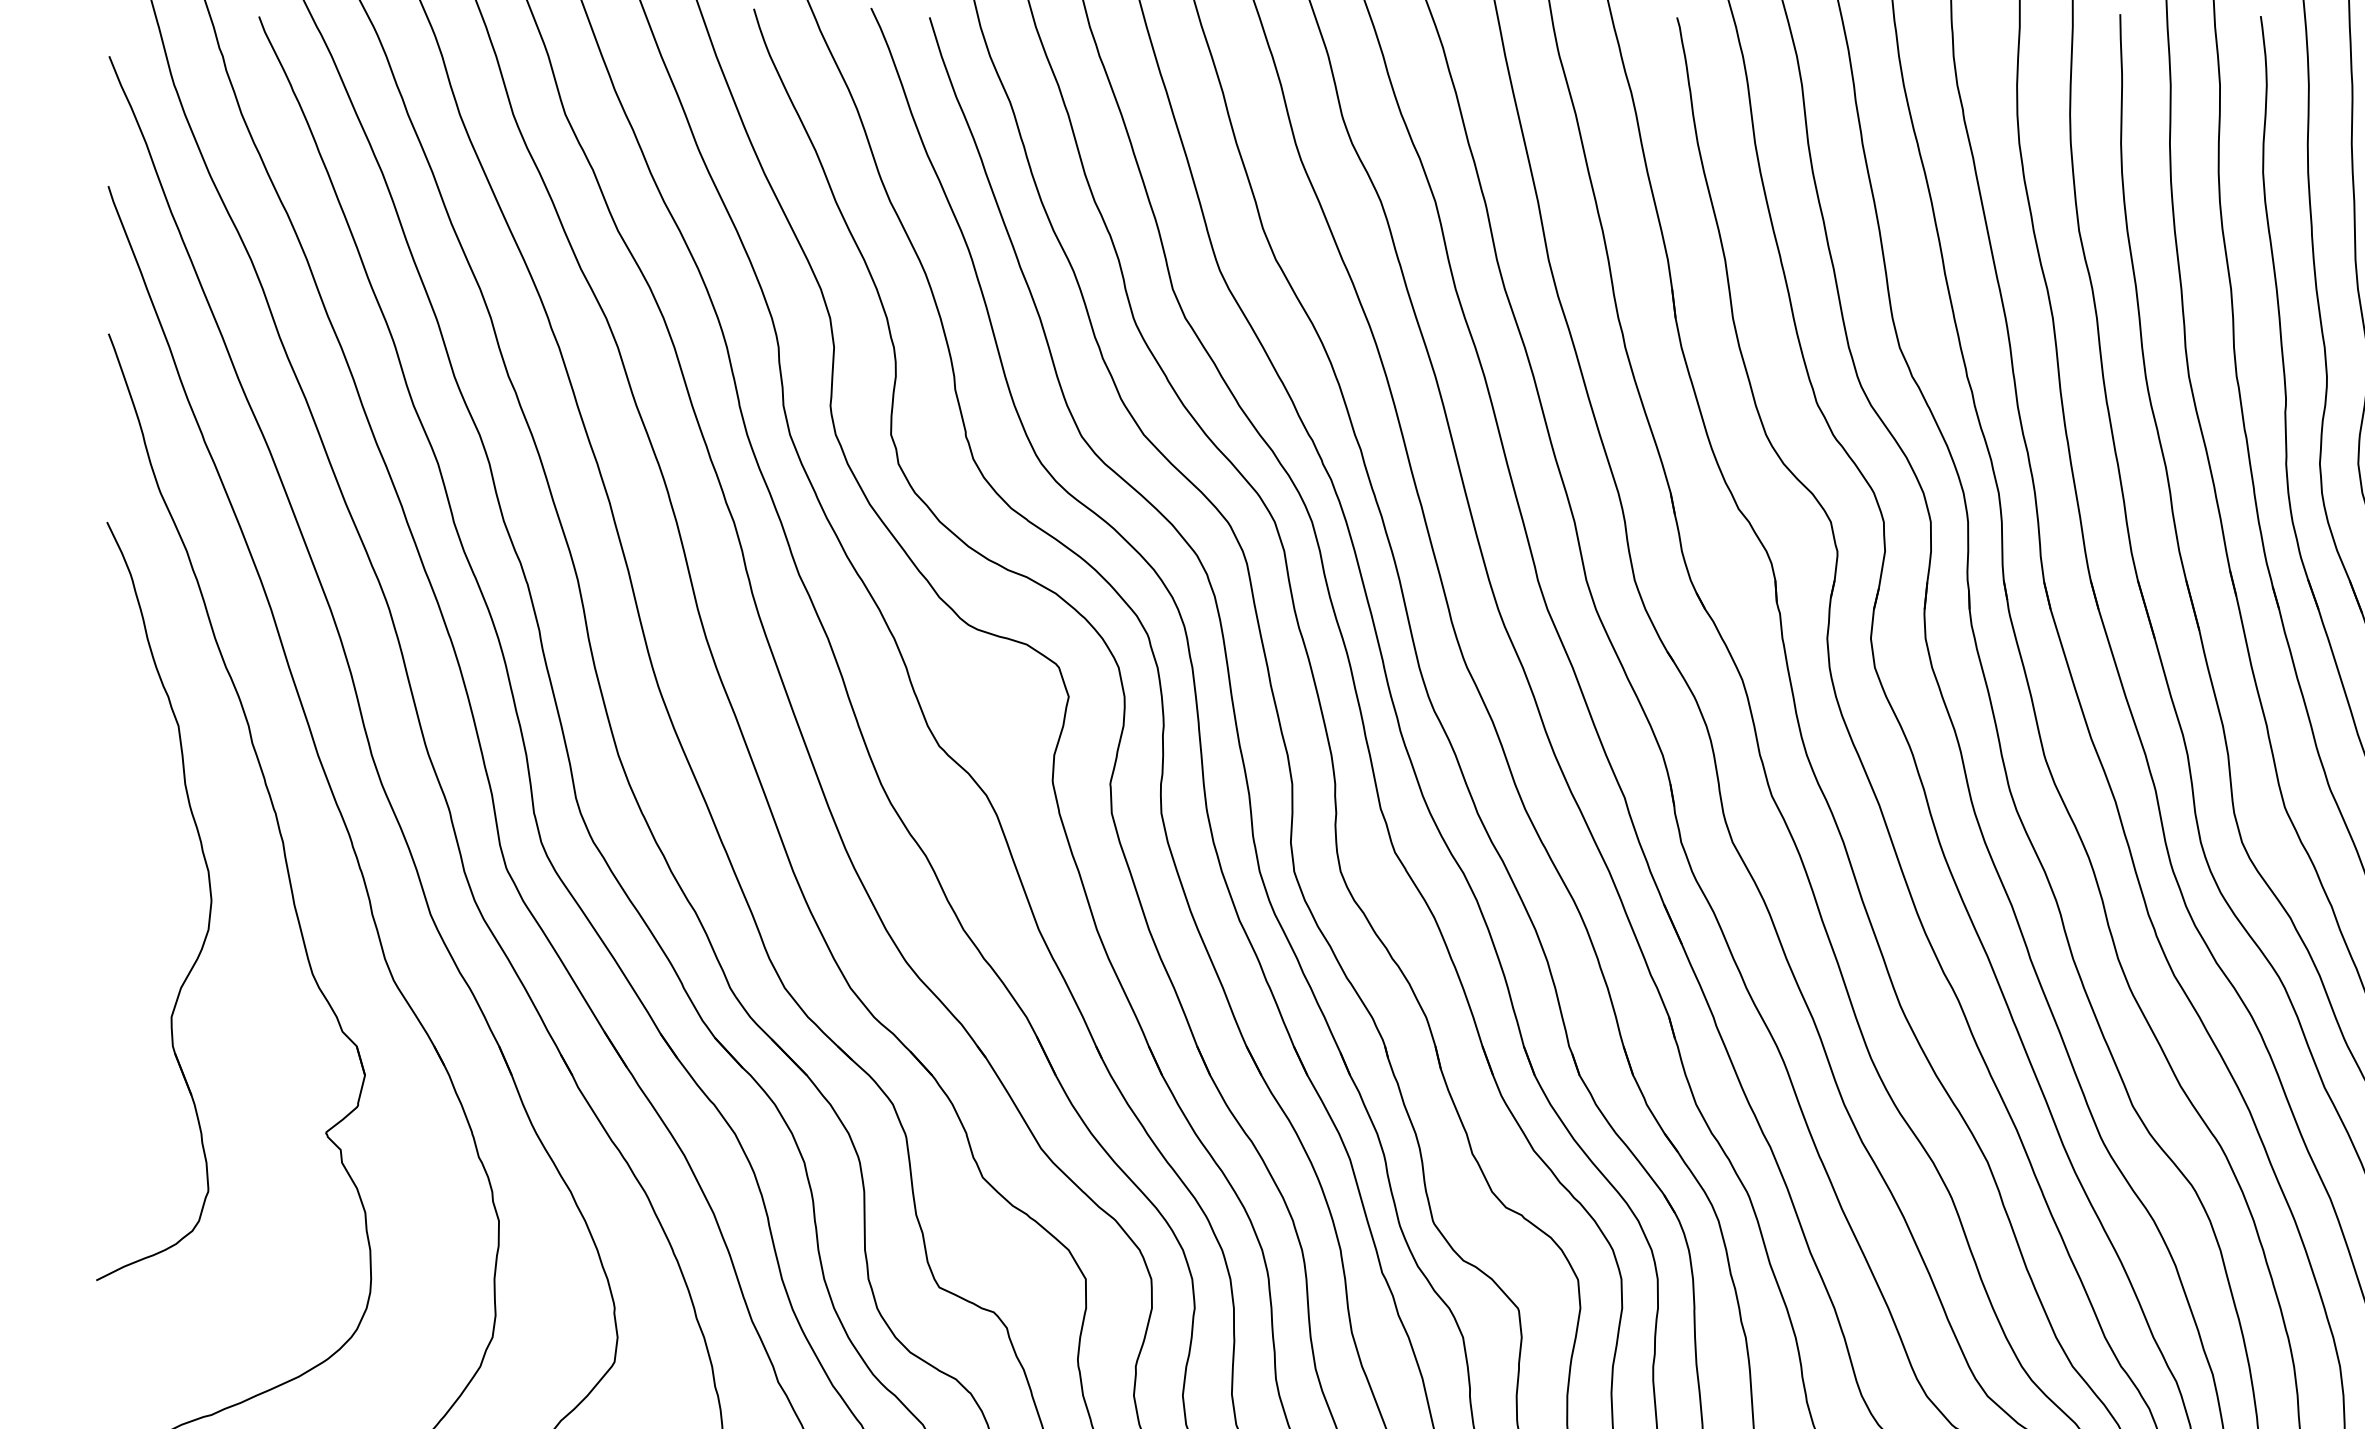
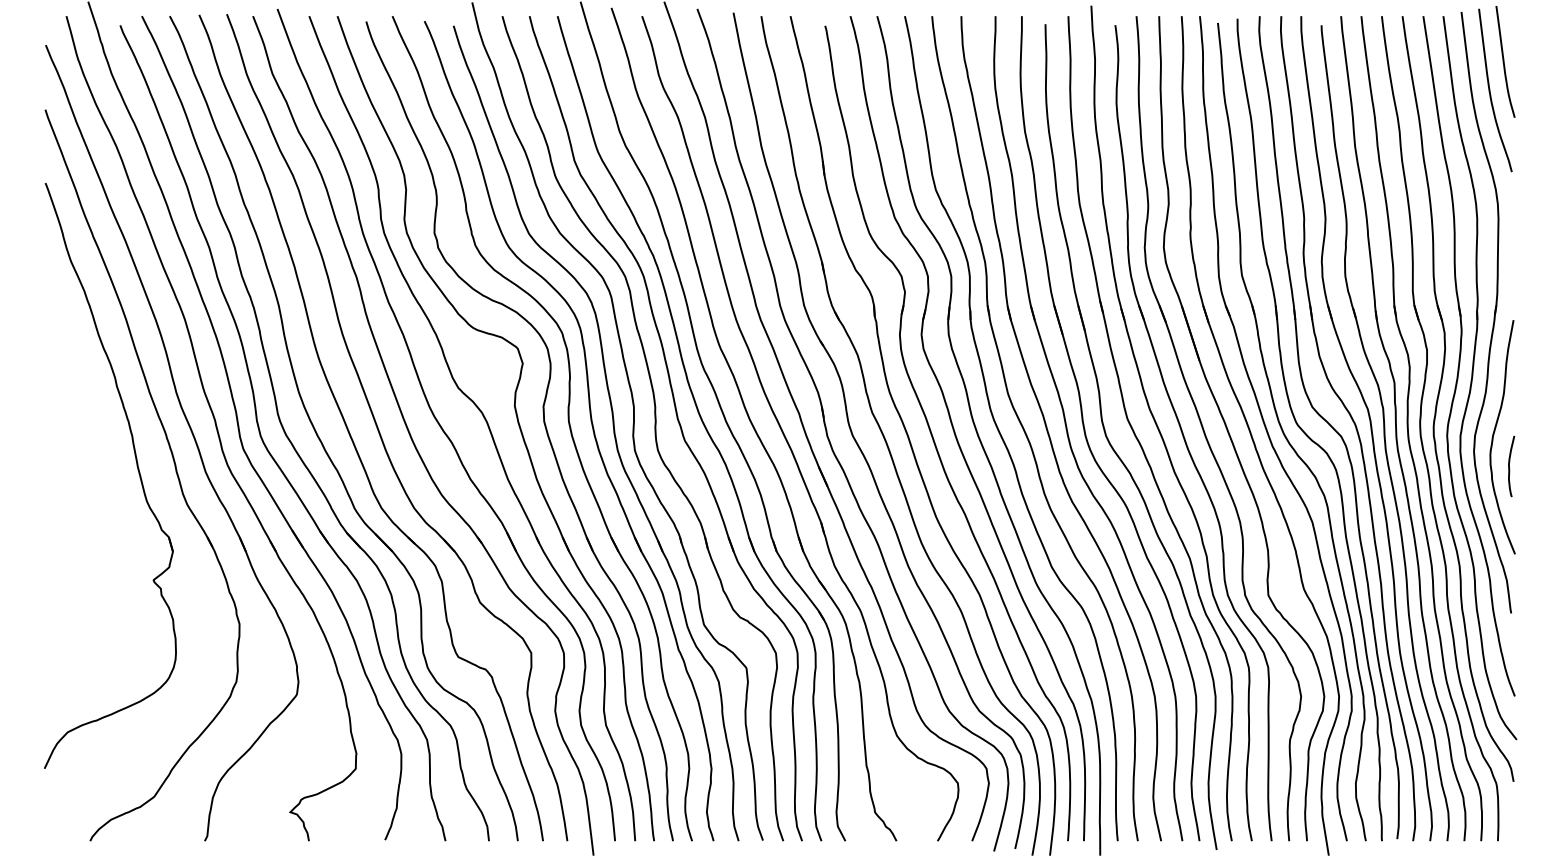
part: (209, 901) -> (95, 465), removed

